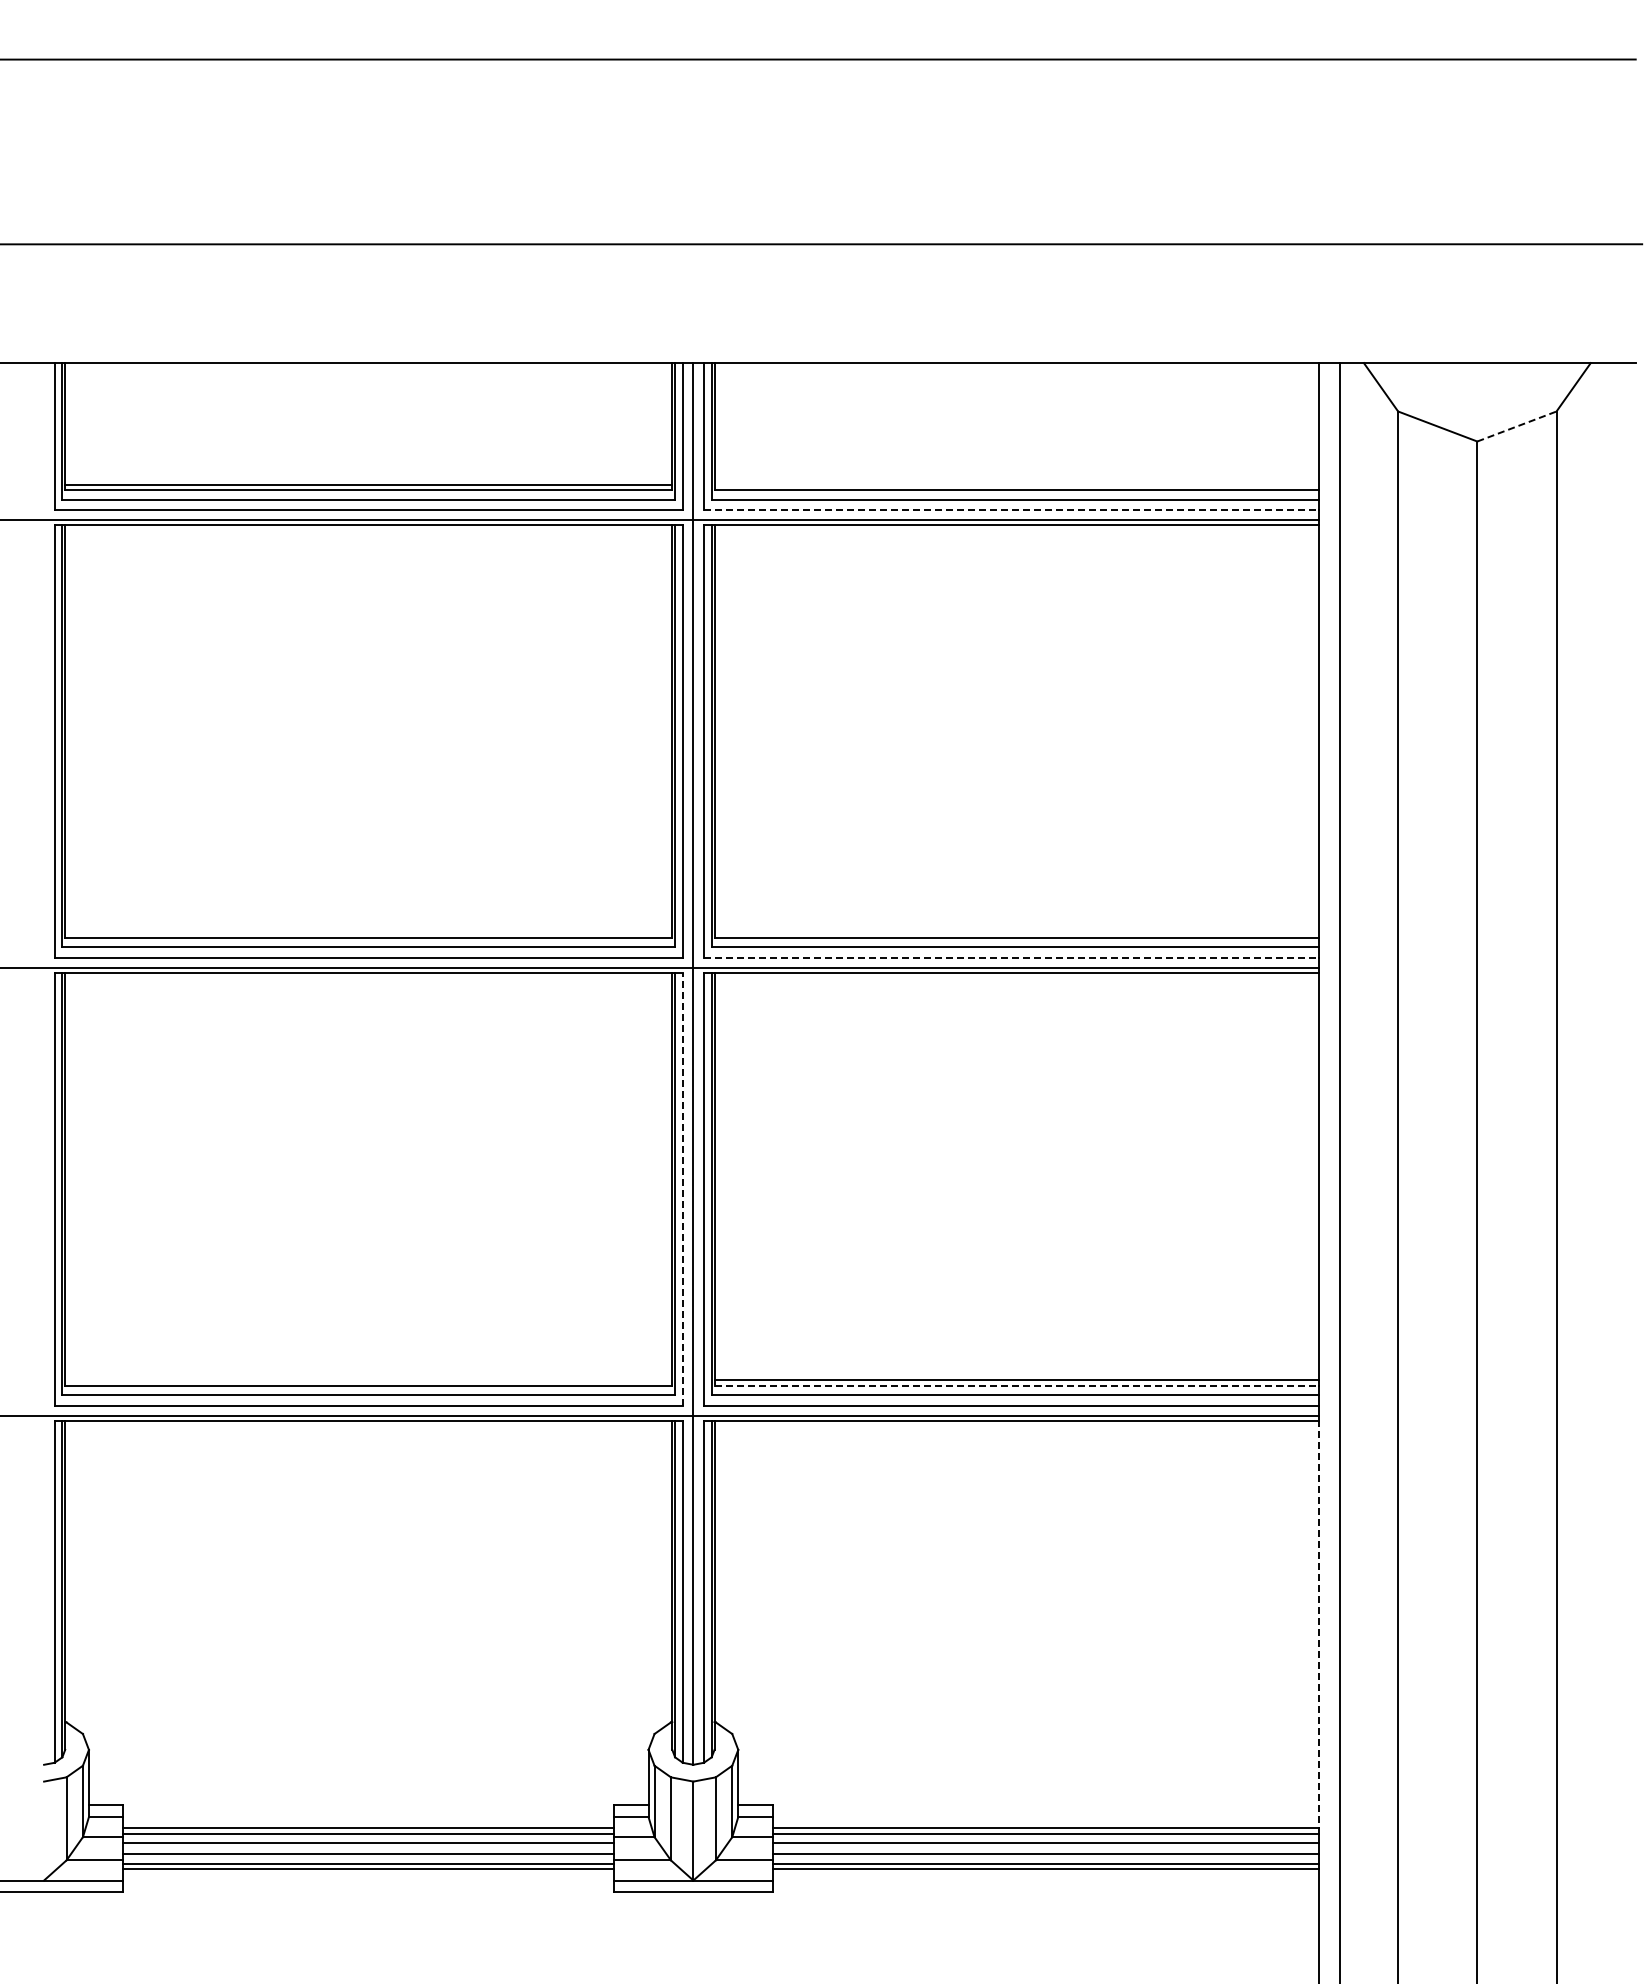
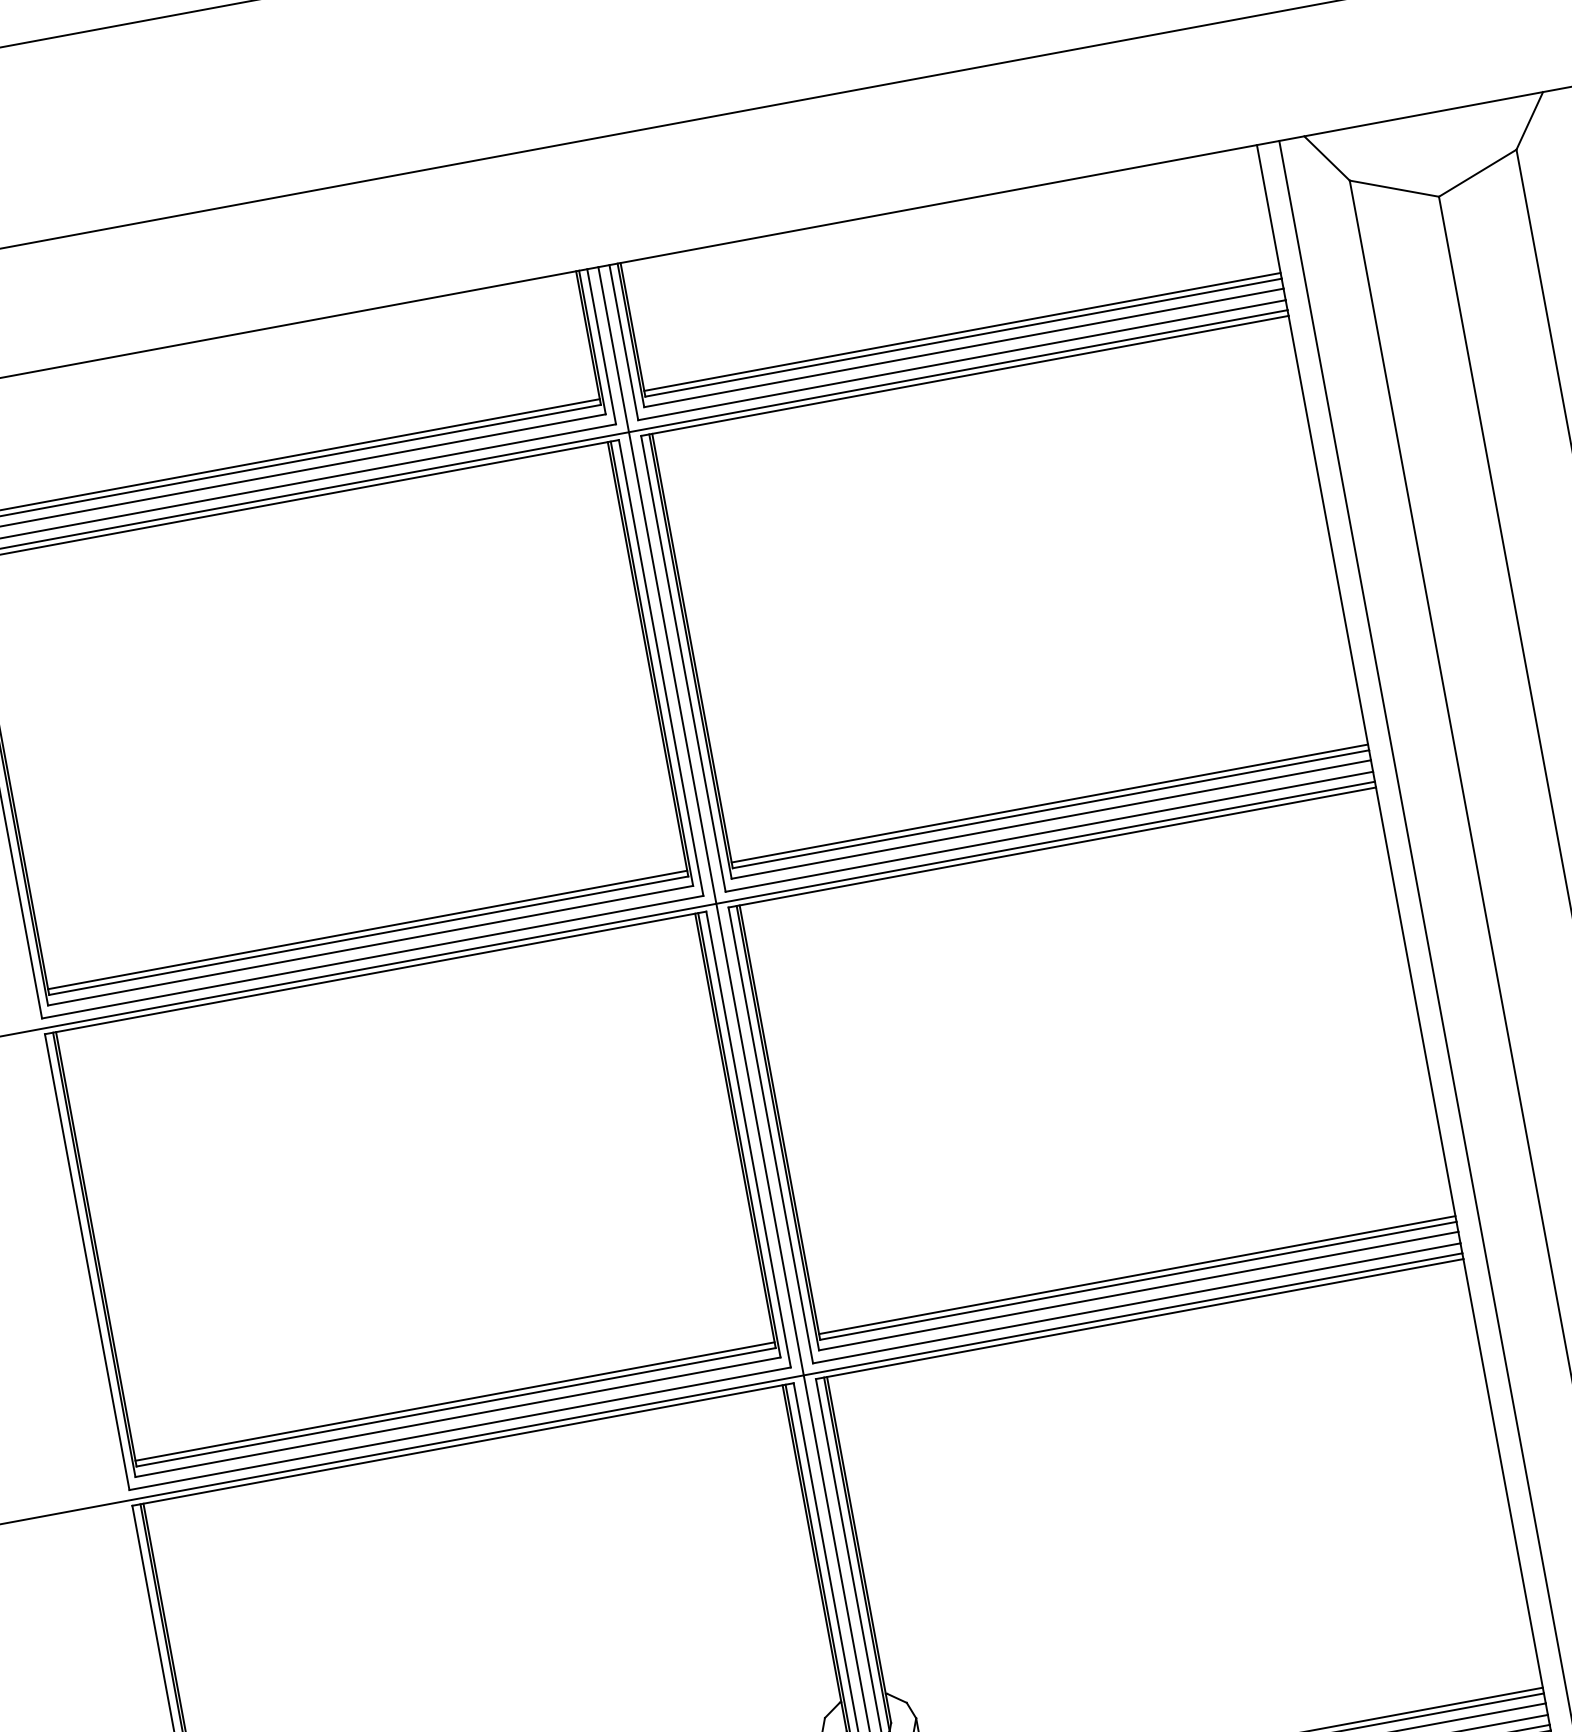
line: (1517, 426) -> (1478, 173), dashed -> solid
line: (1016, 484) -> (962, 331), added
line: (1011, 510) -> (962, 360), dashed -> solid
line: (368, 932) -> (367, 930), added
line: (1016, 932) -> (1049, 803), added
line: (1011, 958) -> (1049, 831), dashed -> solid
line: (682, 1189) -> (748, 1139), dashed -> solid
line: (368, 1380) -> (454, 1401), added
line: (1017, 1385) -> (1139, 1280), dashed -> solid
line: (1318, 1627) -> (1503, 1476), dashed -> solid

